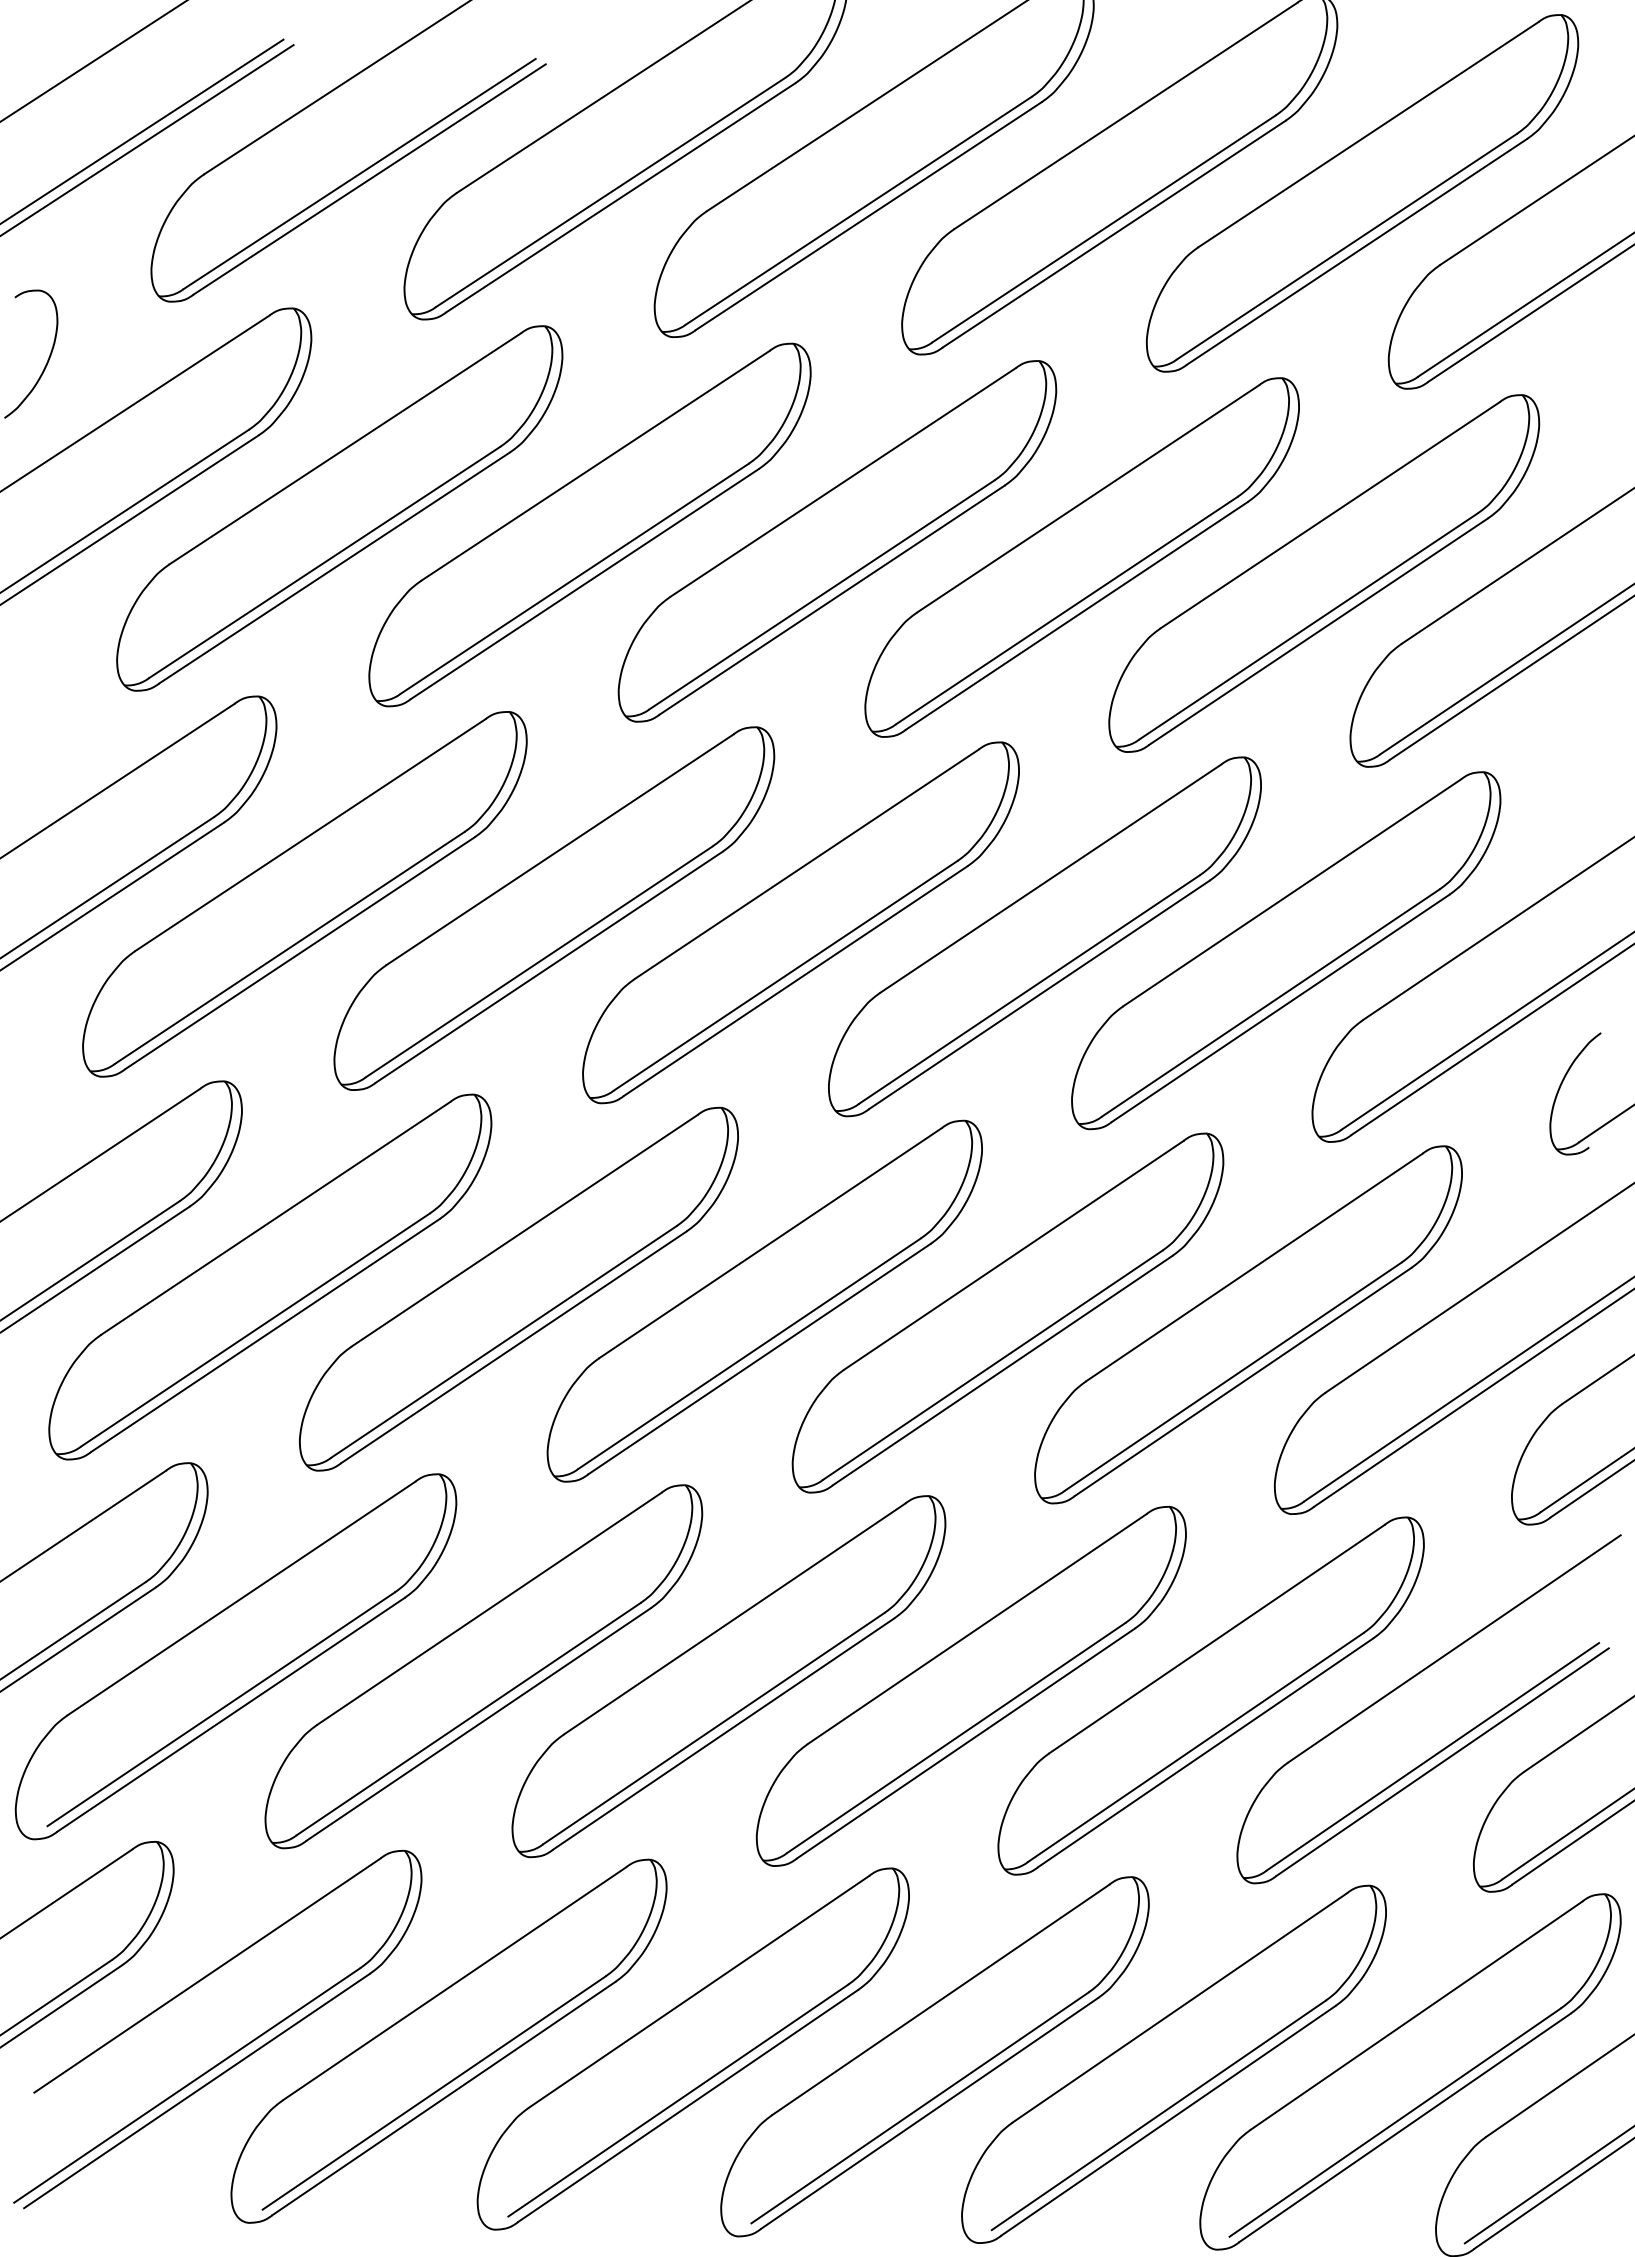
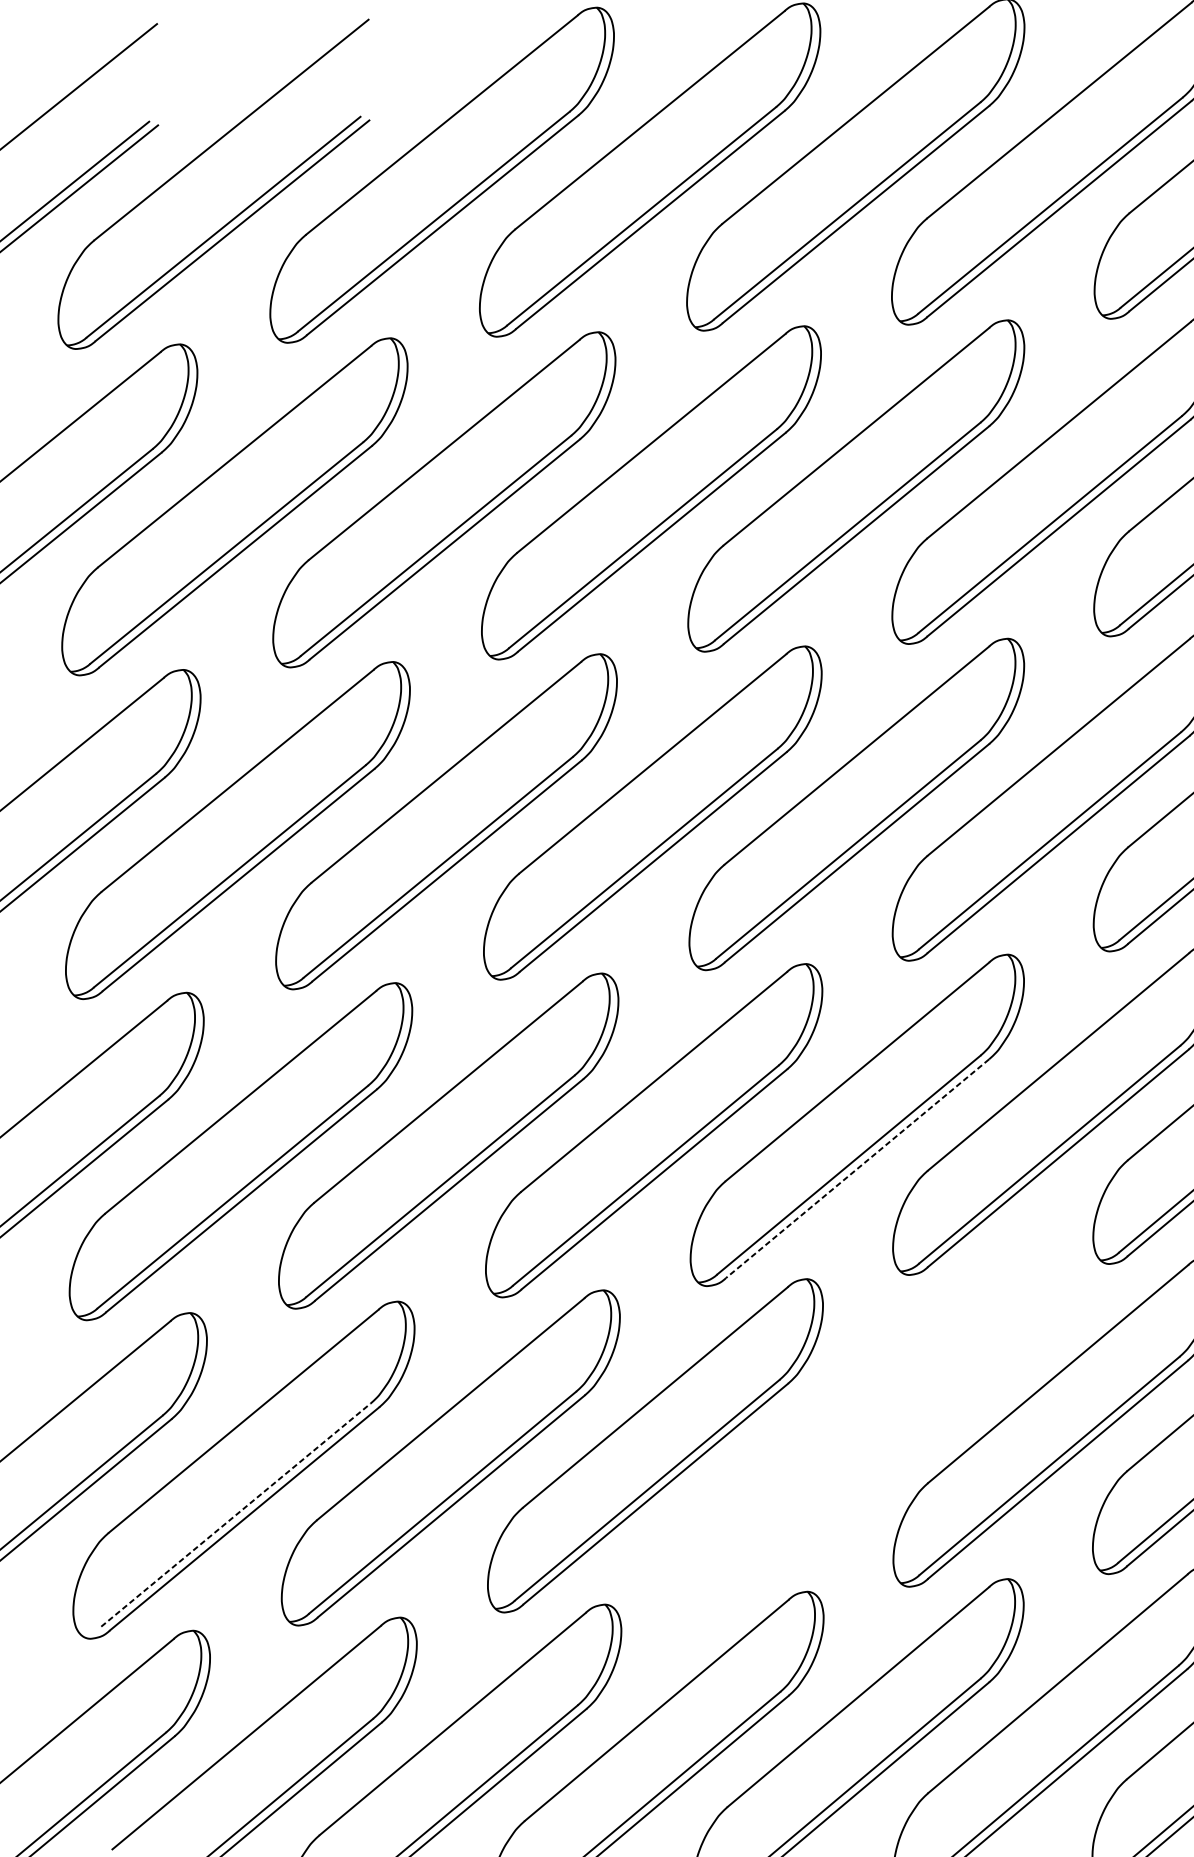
line: (1002, 1370) -> (857, 1168), solid -> dashed
part: (970, 1686) -> (857, 1433), removed
line: (221, 1709) -> (236, 1515), solid -> dashed

